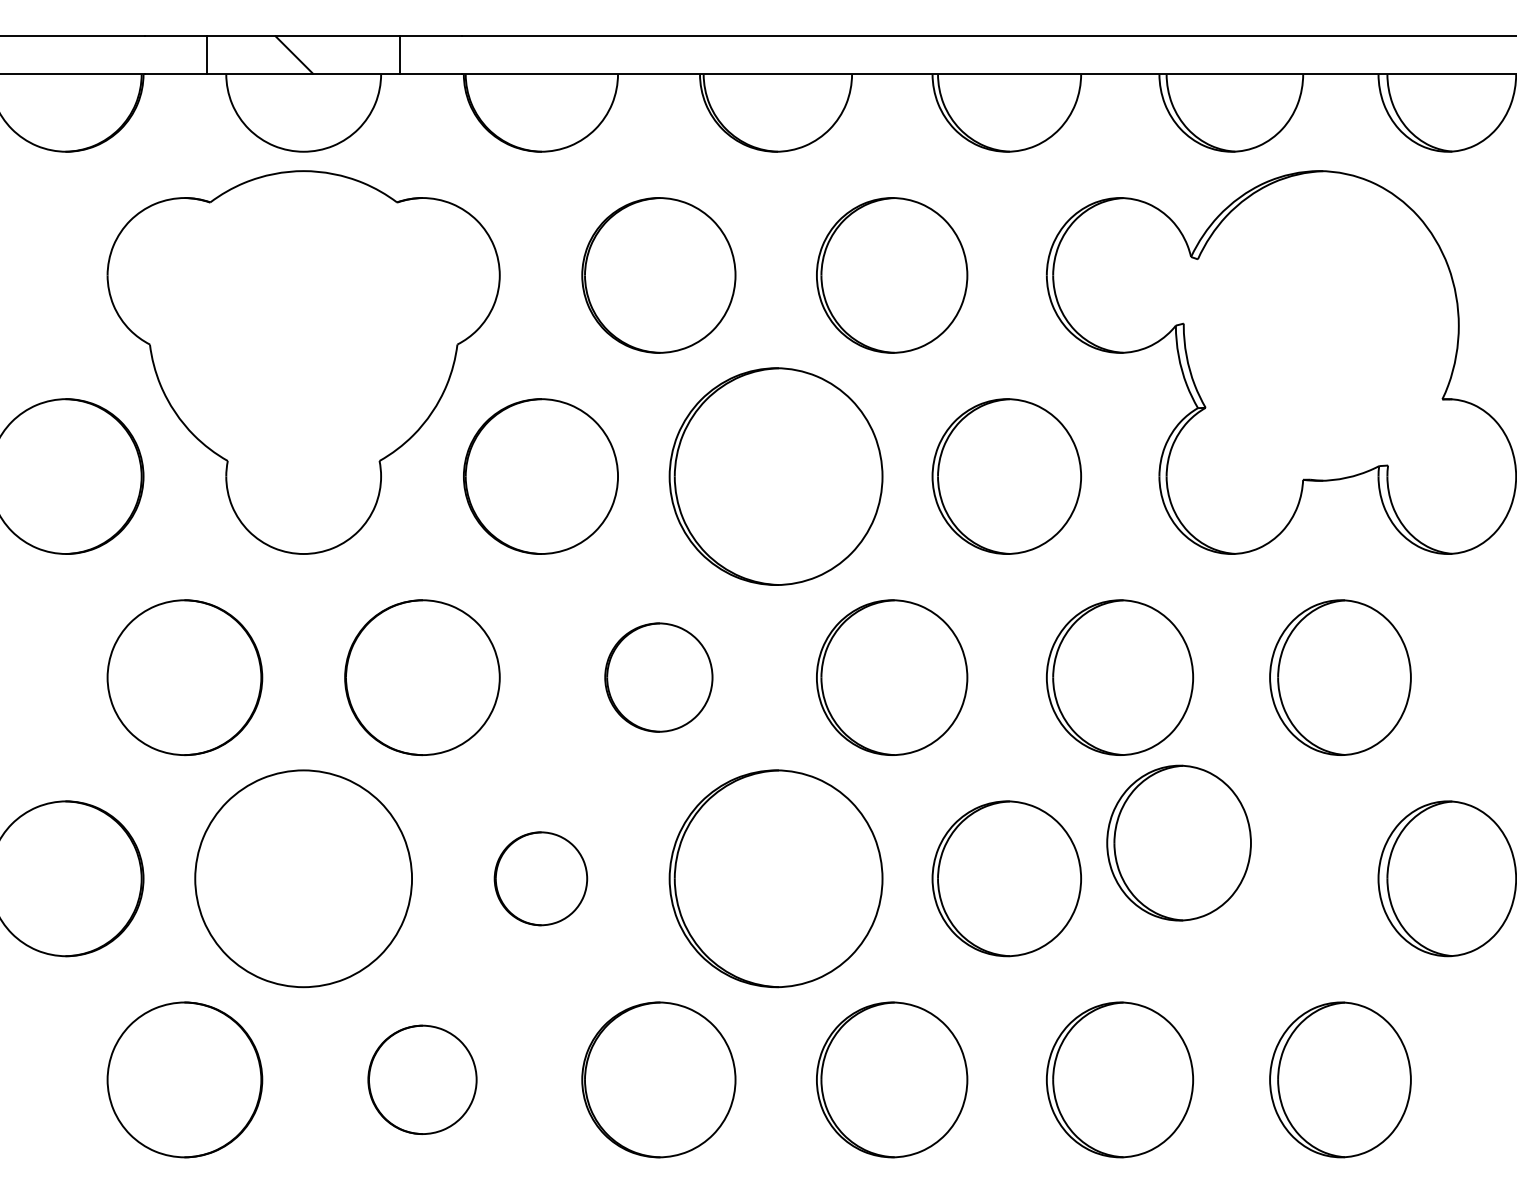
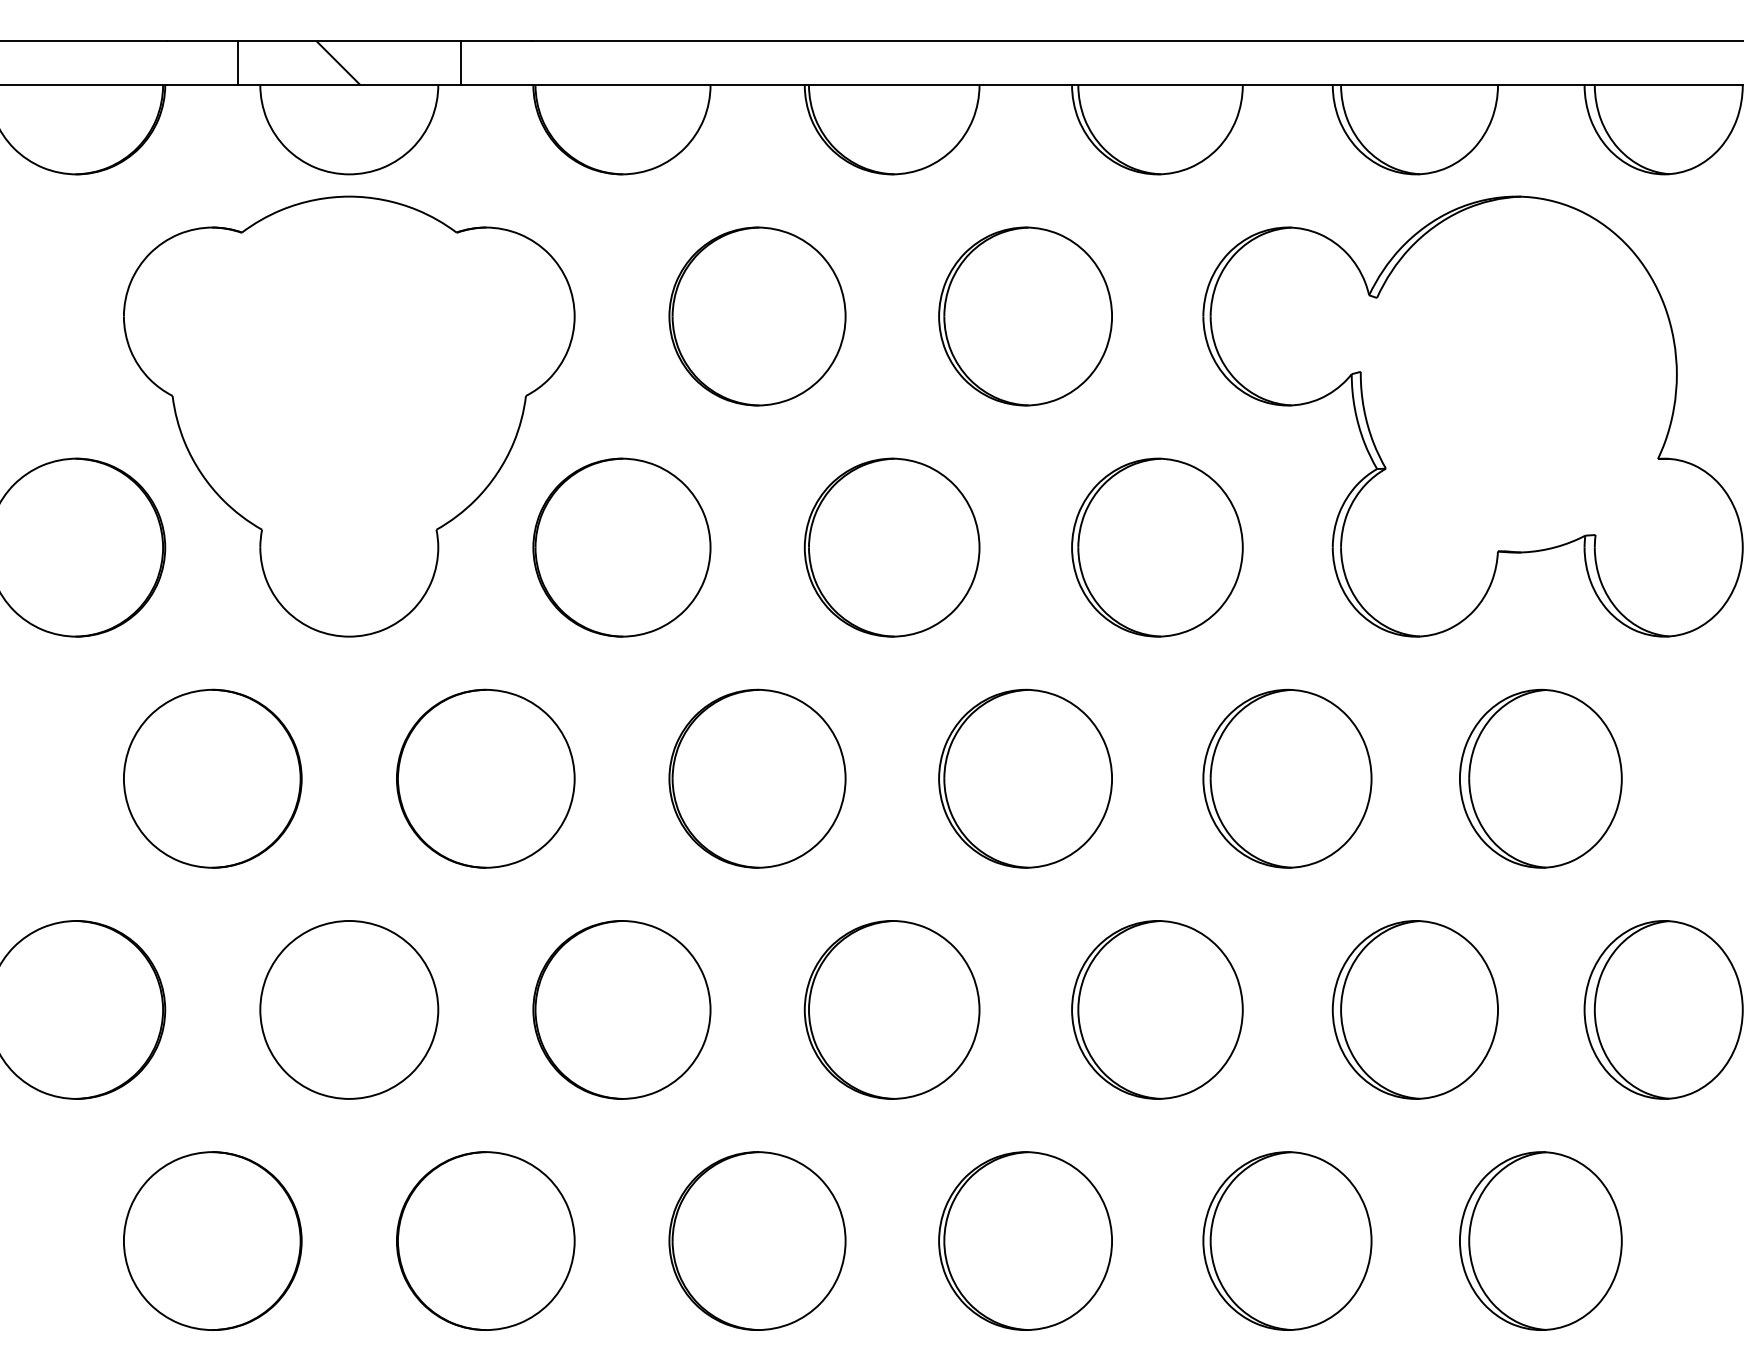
part: (775, 476) -> (891, 547), size x0.71
part: (658, 677) -> (757, 778), size x1.43
part: (1178, 842) -> (1414, 1009), moved
part: (303, 878) -> (349, 1009), size x0.71
part: (540, 878) -> (621, 1009), size x1.67
part: (775, 878) -> (891, 1009), size x0.71
part: (422, 1079) -> (485, 1240), size x1.43

